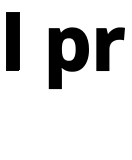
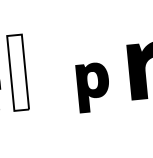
fill: (12, 41) -> (17, 72), removed
part: (68, 57) -> (93, 86), size x0.6

